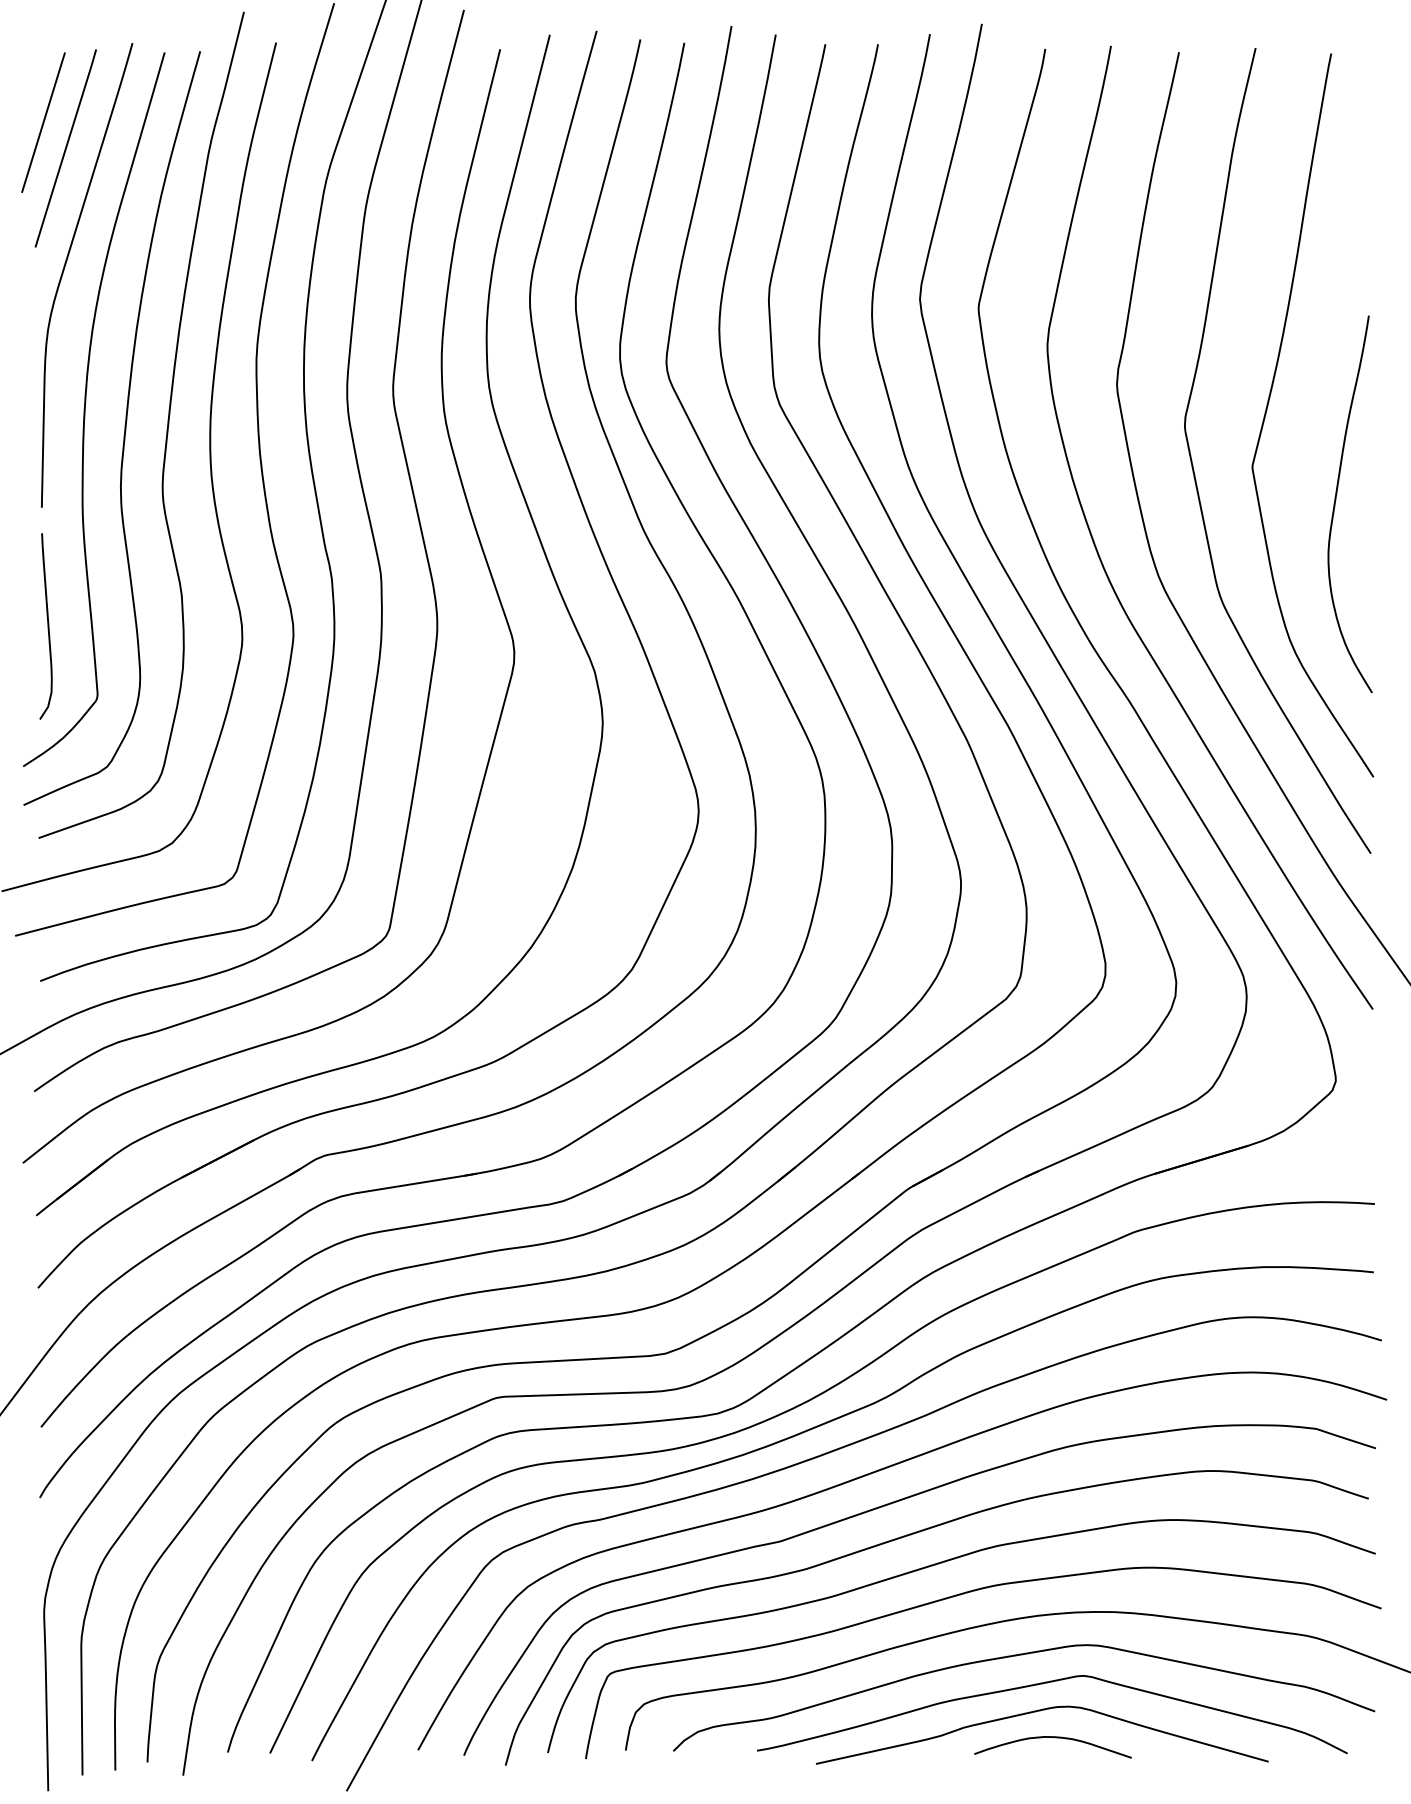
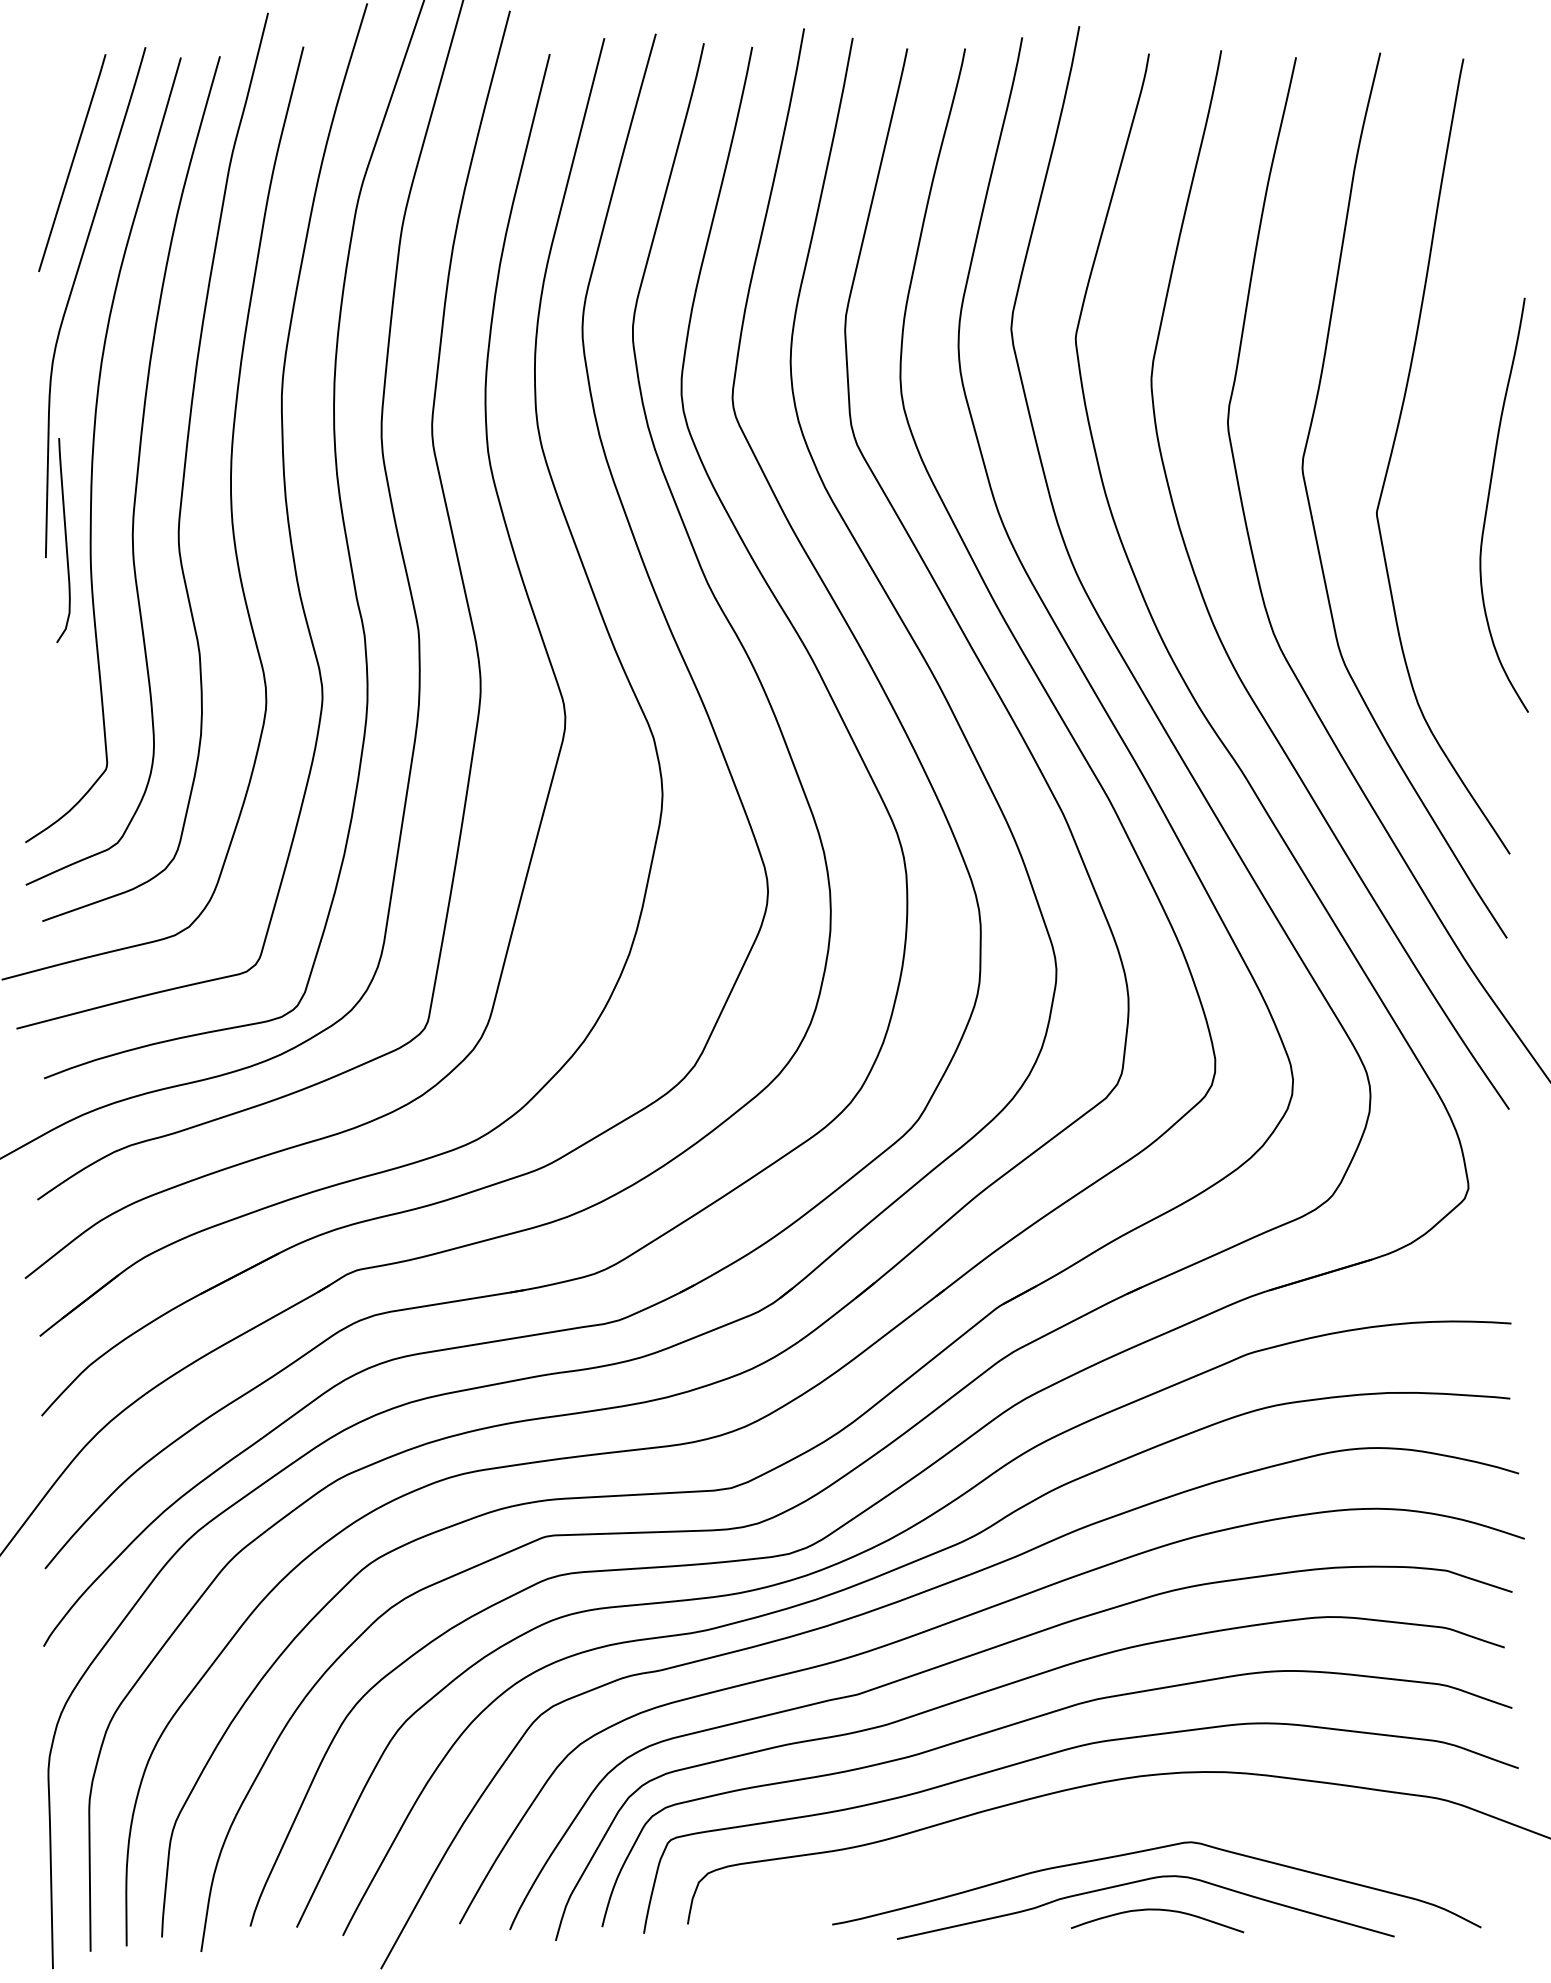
line: (43, 122) -> (47, 134), removed
curve: (1335, 503) -> (1488, 504), moved
curve: (47, 626) -> (65, 540), moved
curve: (1018, 1656) -> (1119, 1820), removed

